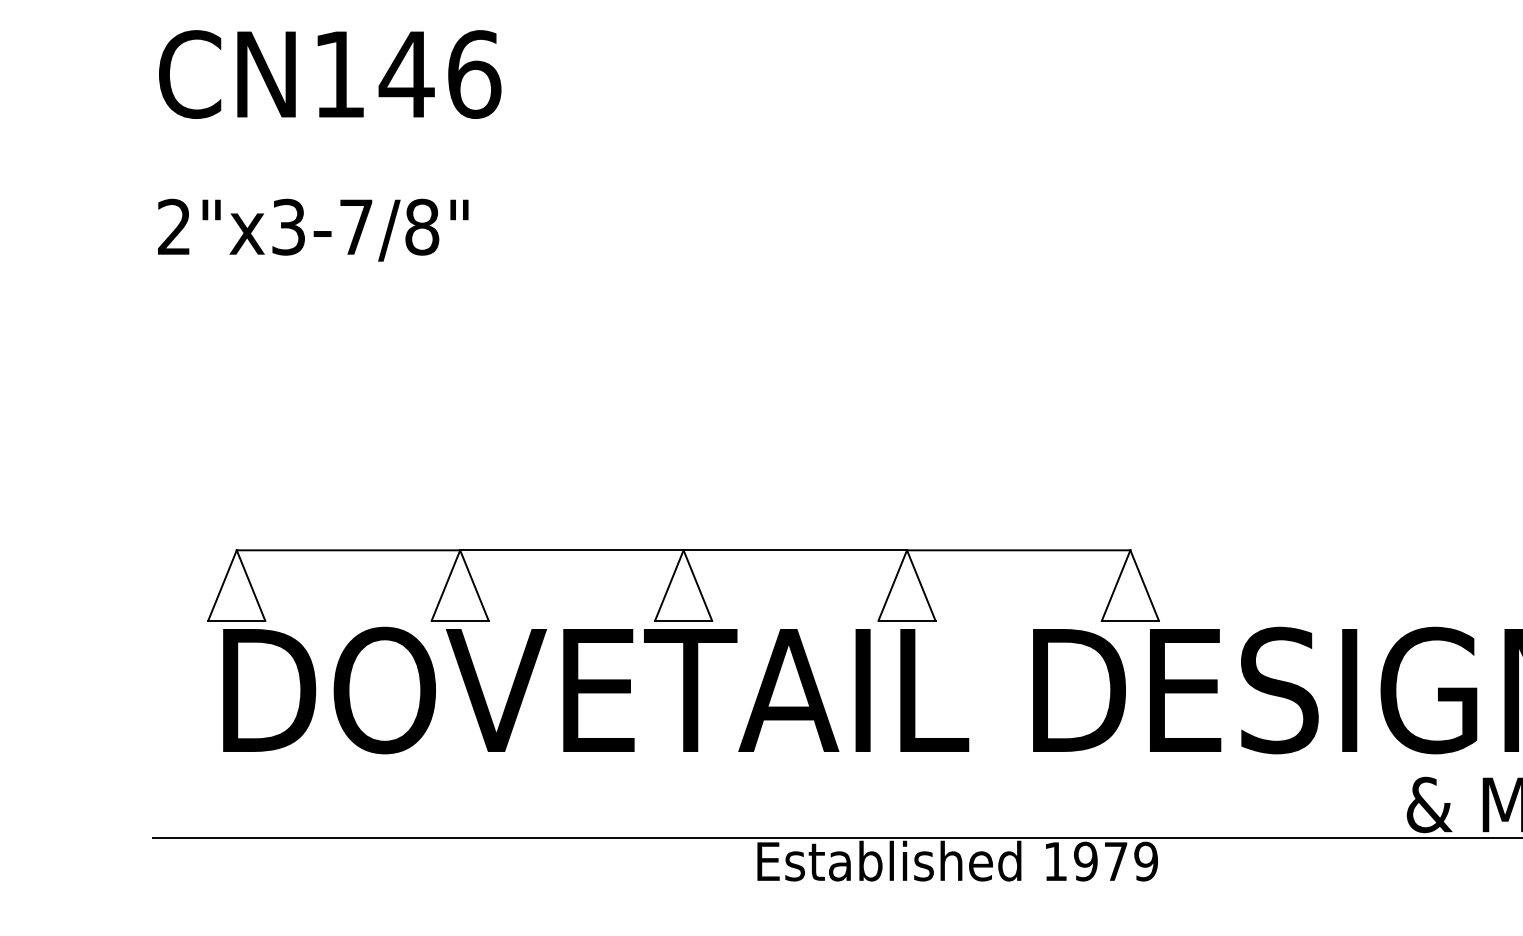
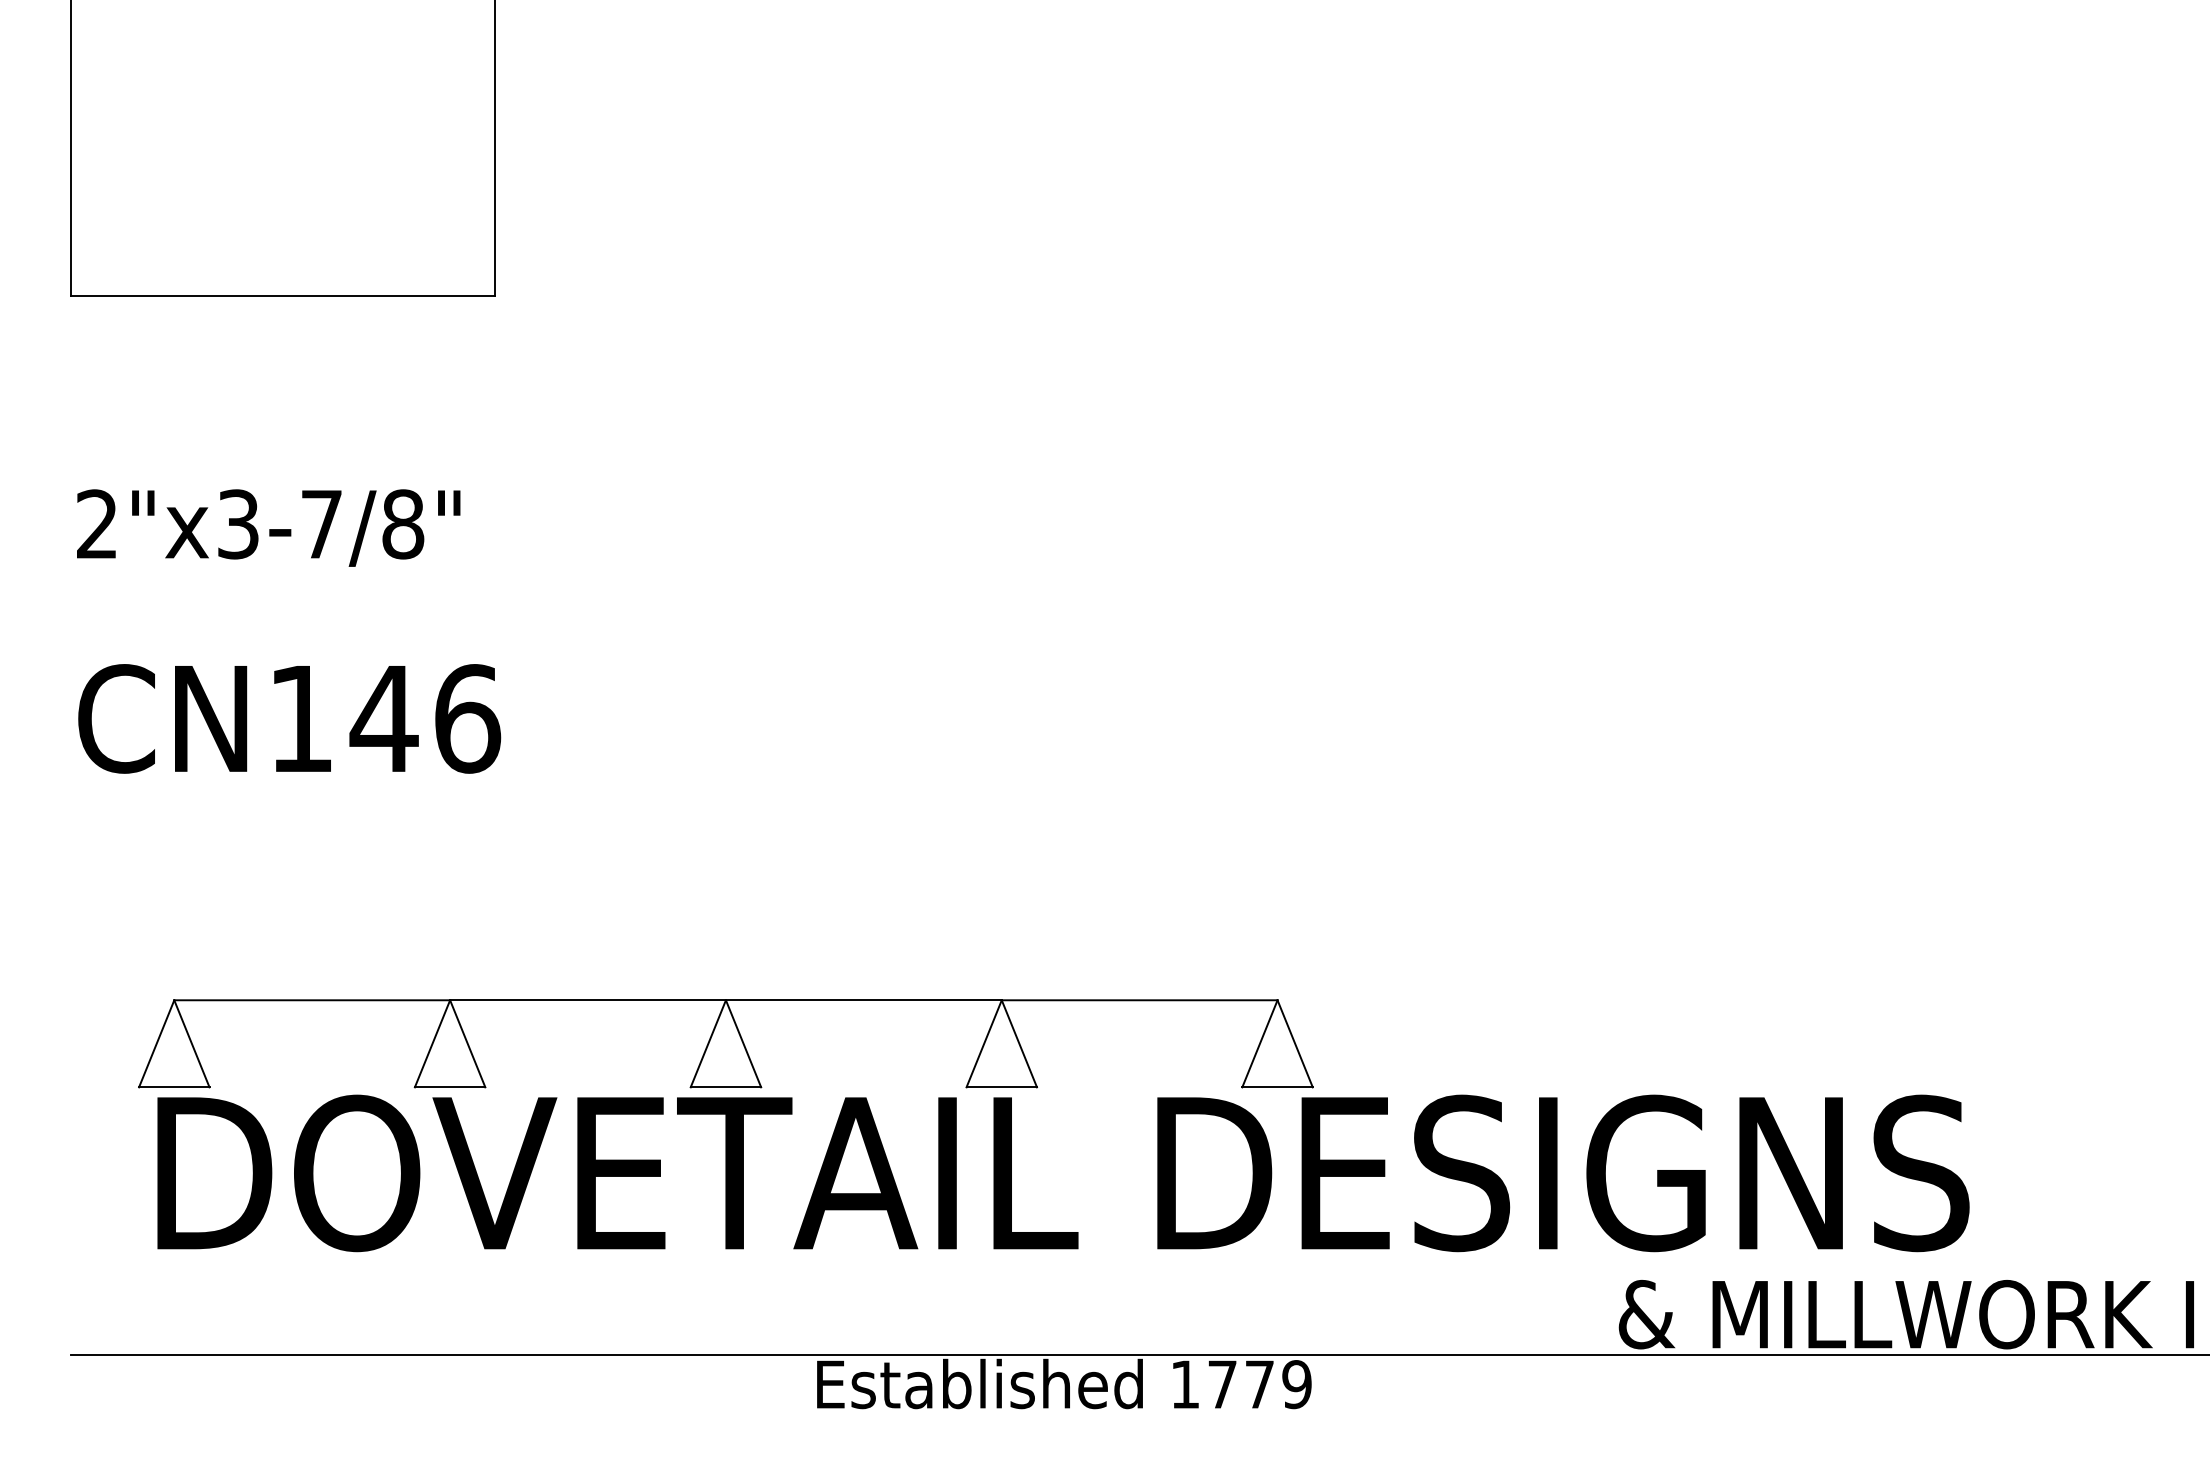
text: (330, 74) -> (289, 718), moved
text: (313, 229) -> (268, 527), moved
text: (1085, 861) -> (1222, 1384), 1979 -> 1779

